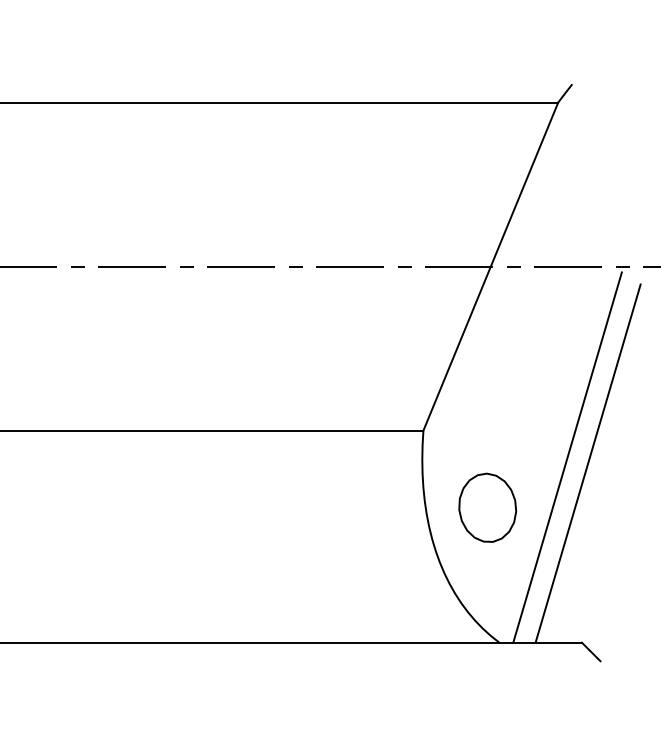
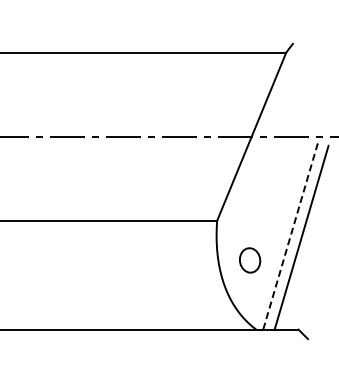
line: (568, 457) -> (291, 234), solid -> dashed
part: (486, 508) -> (249, 260), size x0.7

